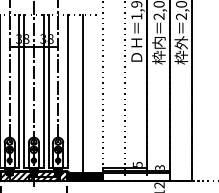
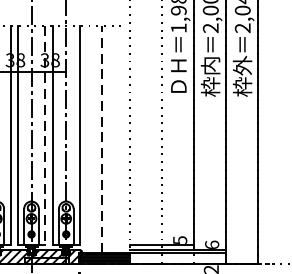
line: (43, 91) -> (45, 135), solid -> dashed
line: (83, 93) -> (102, 138), solid -> dashed
text: (159, 167) -> (211, 244), 3 -> 6

